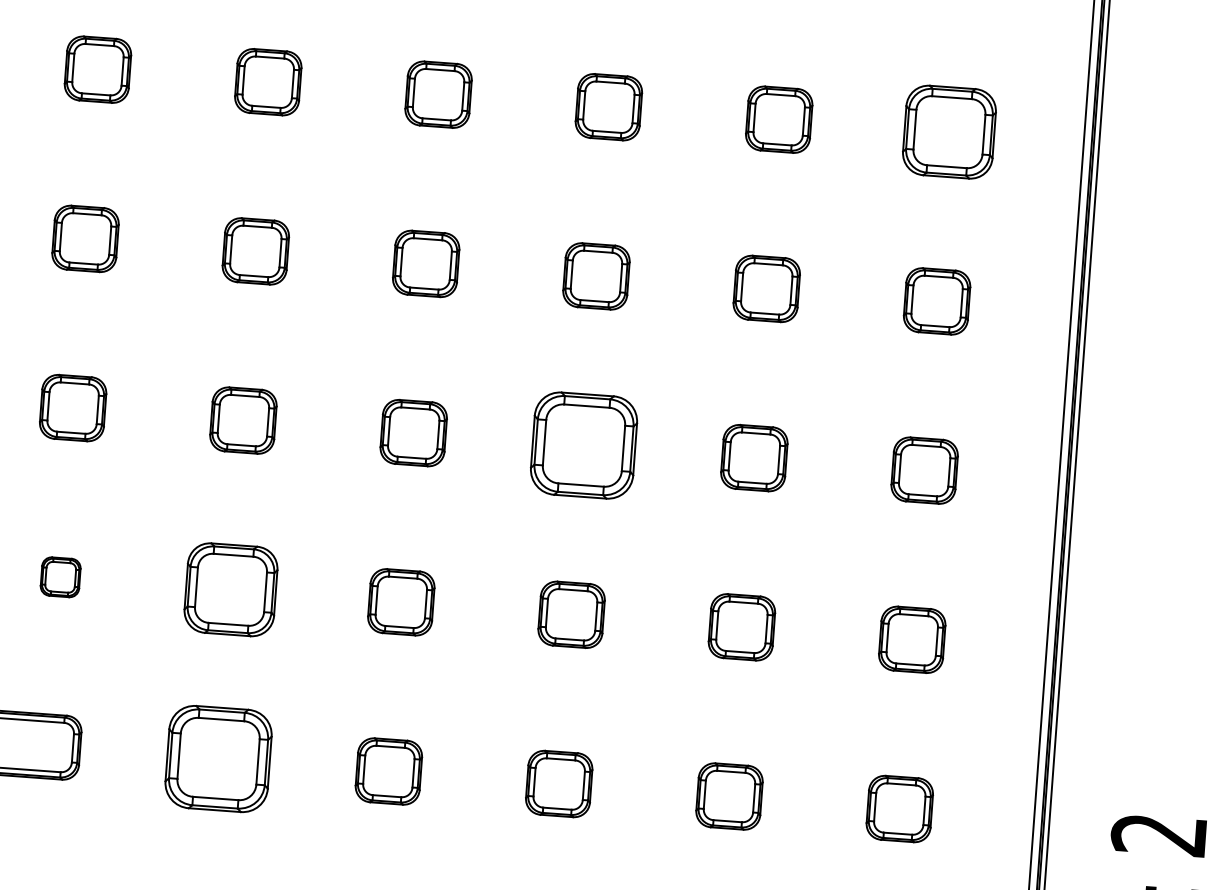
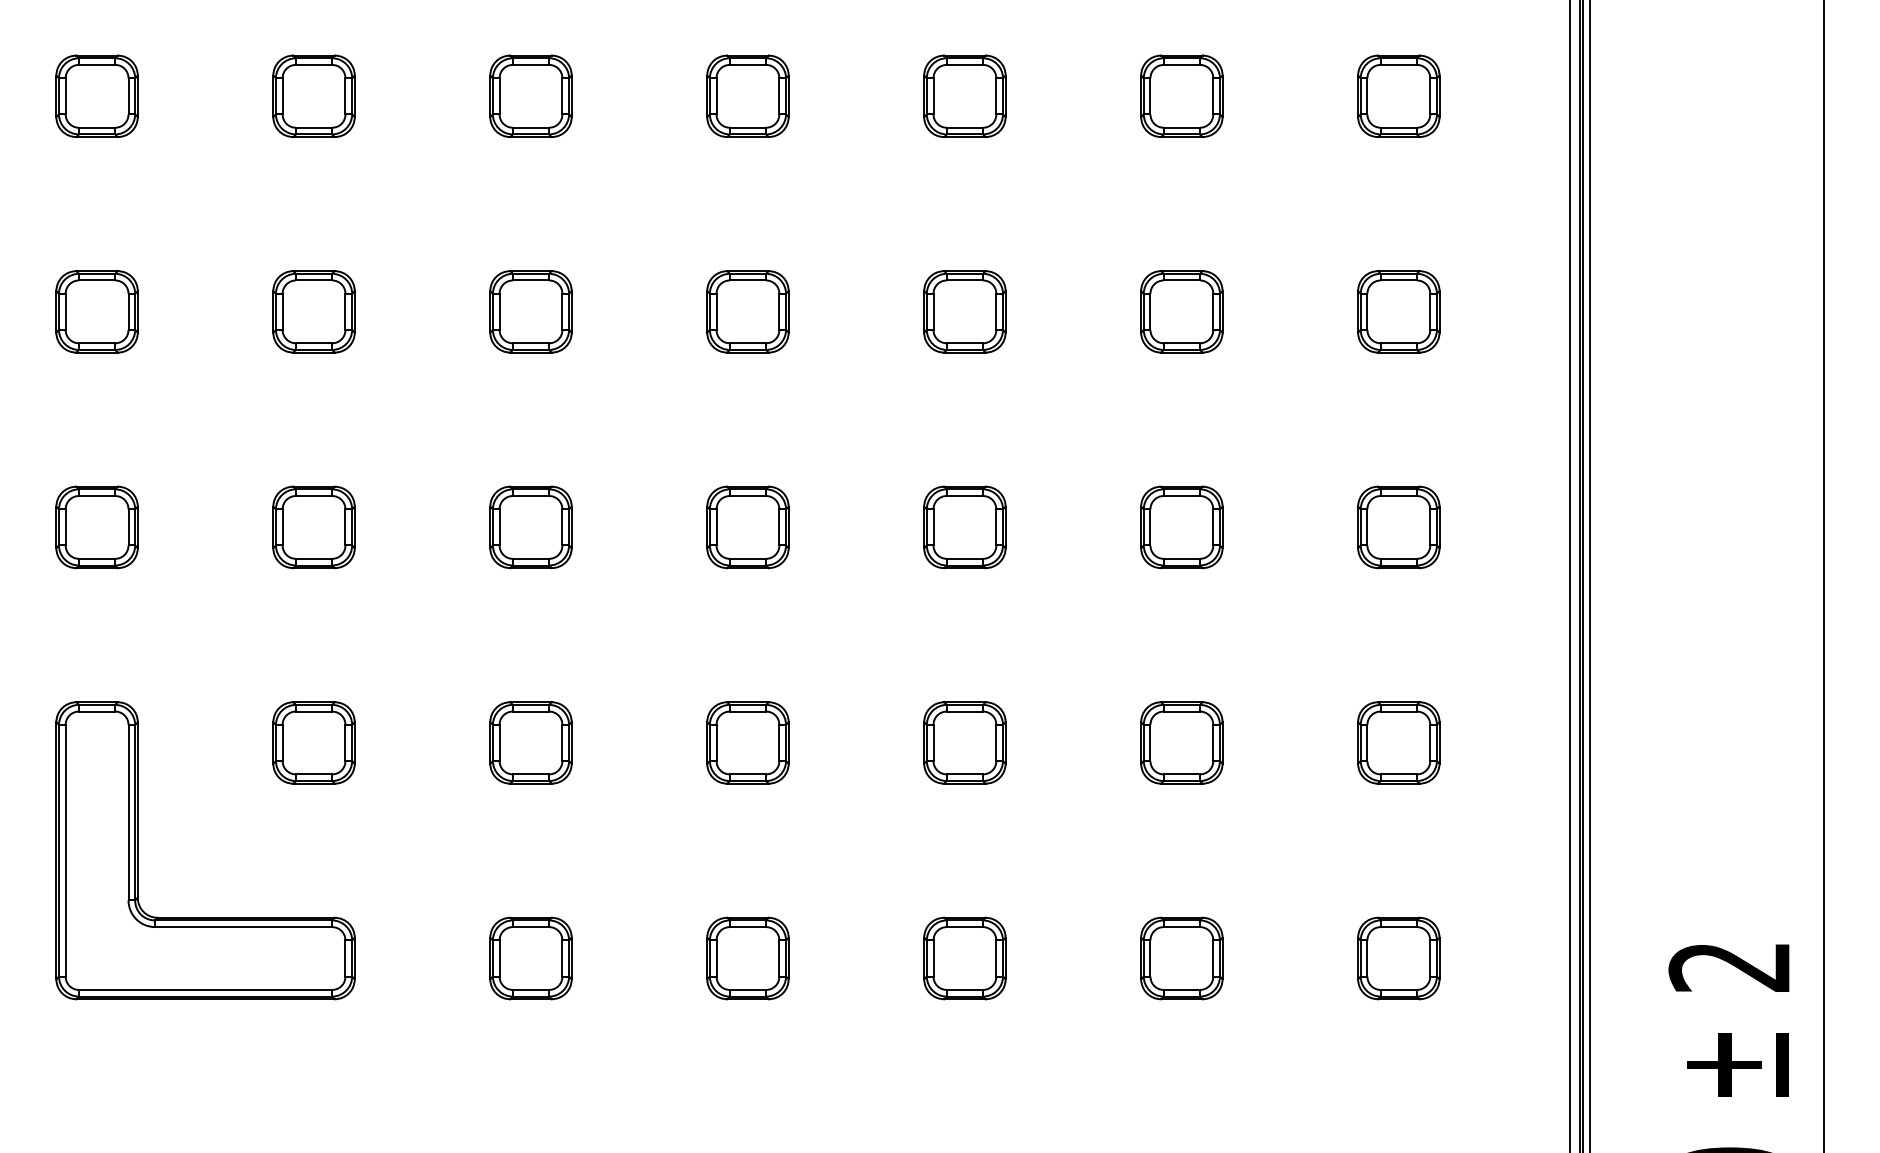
part: (949, 132) -> (1398, 96), size x0.71
part: (583, 445) -> (964, 527), size x0.62
part: (60, 576) -> (313, 742), size x1.67
part: (230, 589) -> (530, 742), size x0.71
part: (218, 758) -> (530, 958), size x0.62

